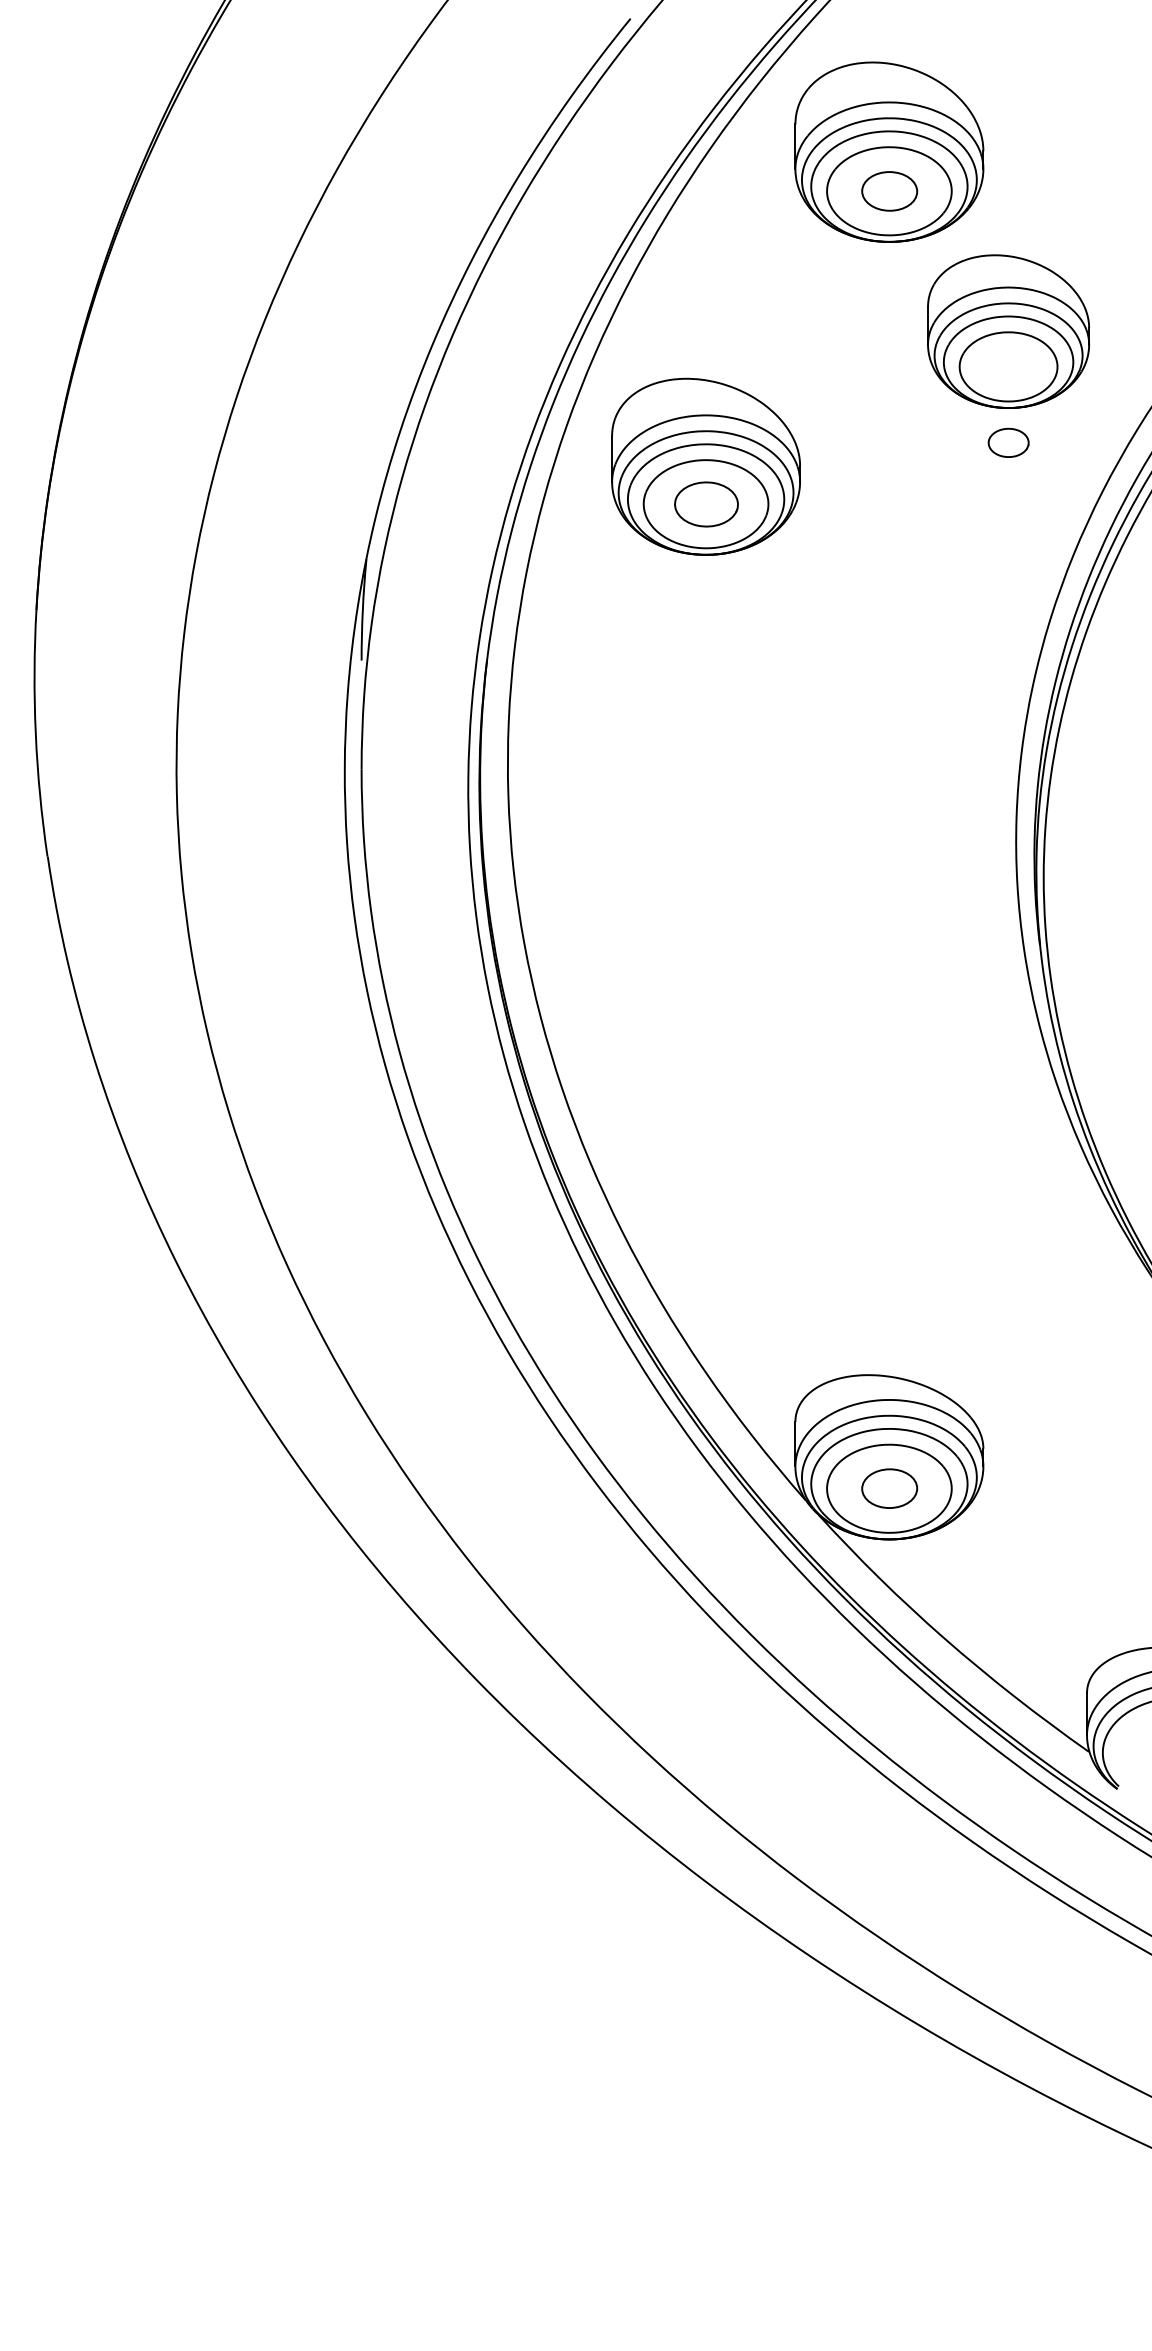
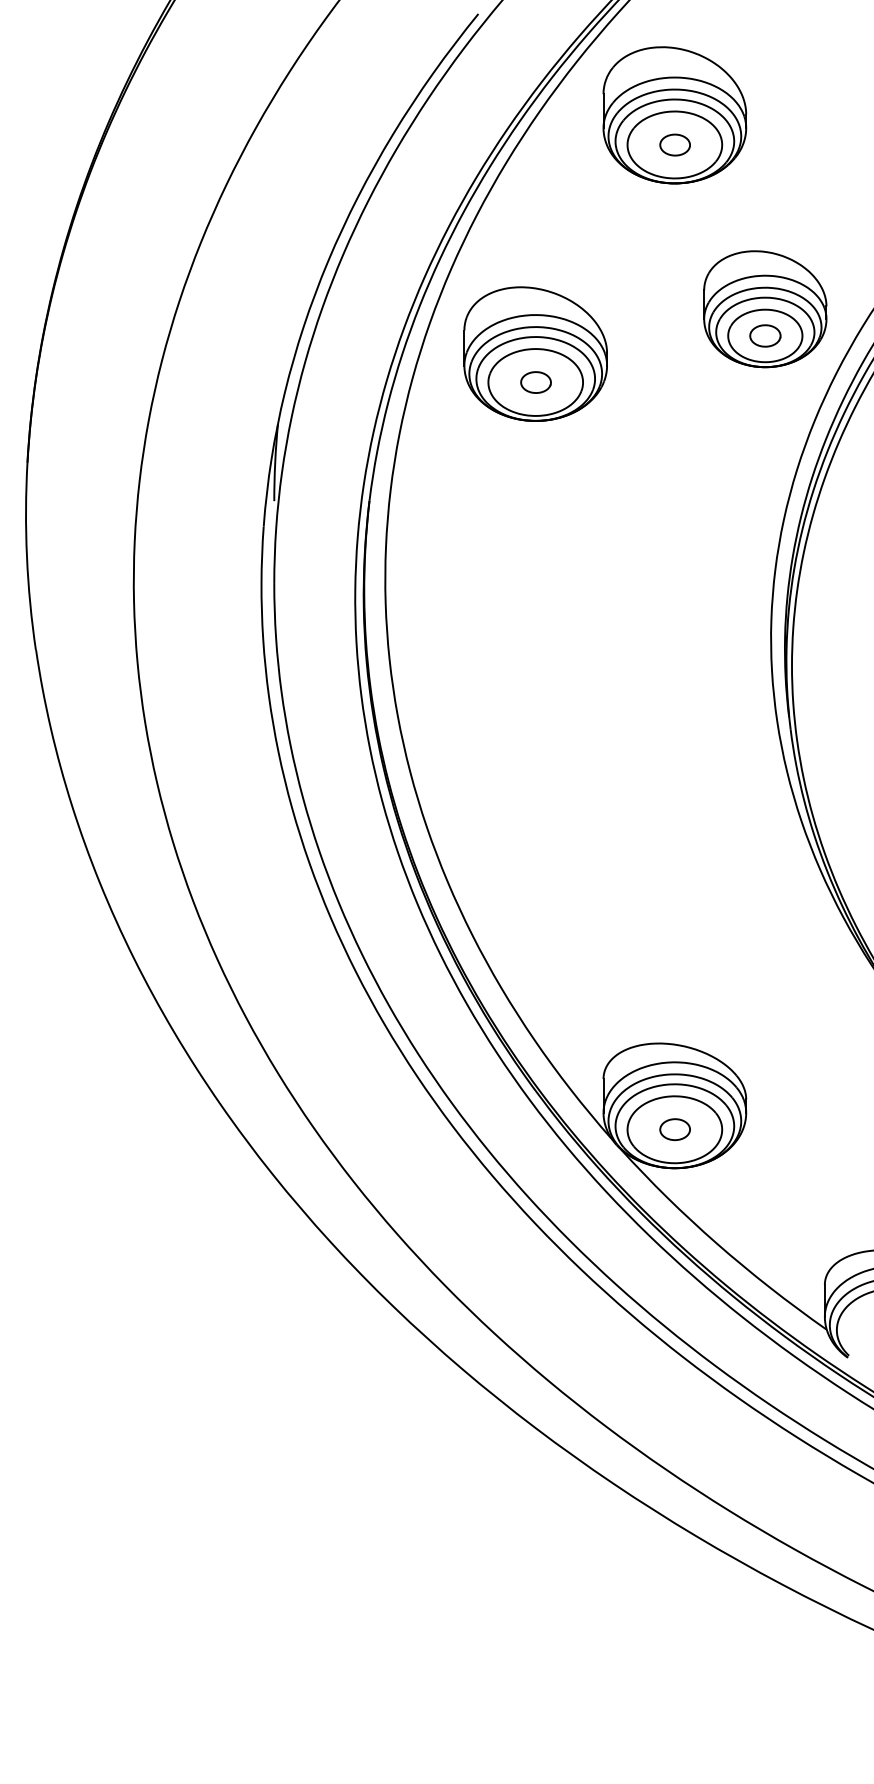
part: (889, 191) -> (674, 145), size x0.71
part: (1008, 331) -> (765, 309), moved
part: (706, 503) -> (536, 381), size x0.62
part: (889, 1488) -> (674, 1129), size x0.71

